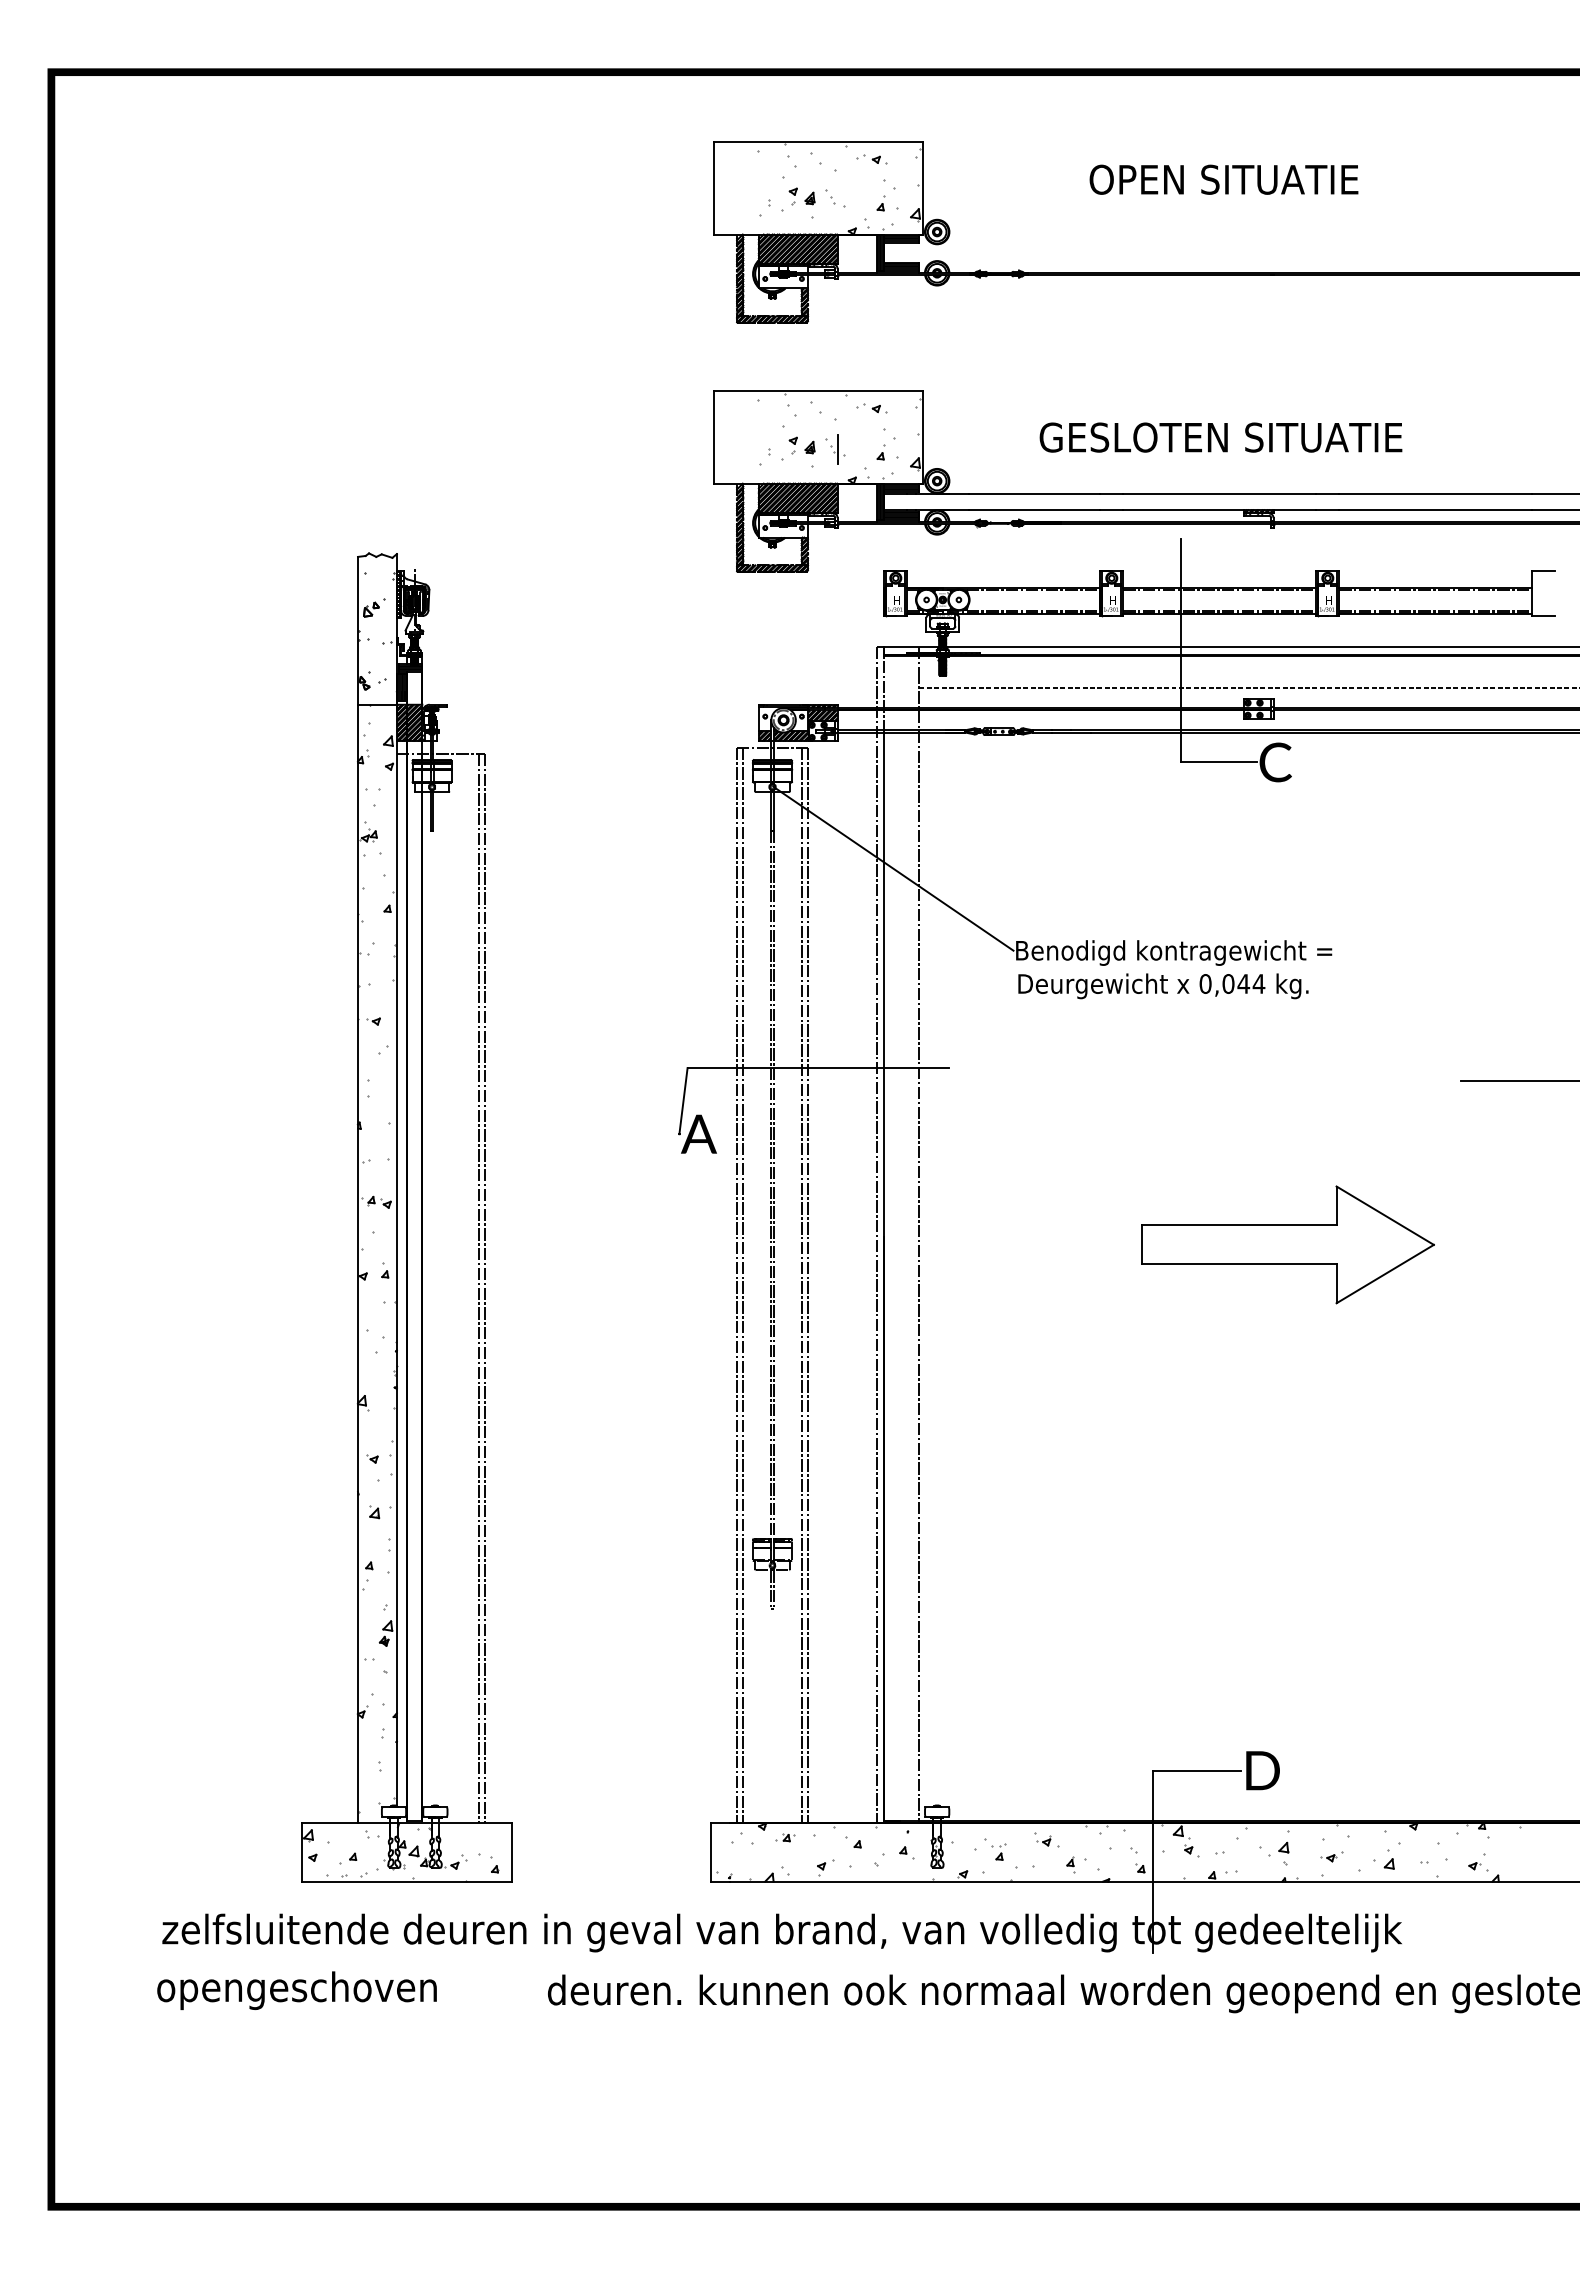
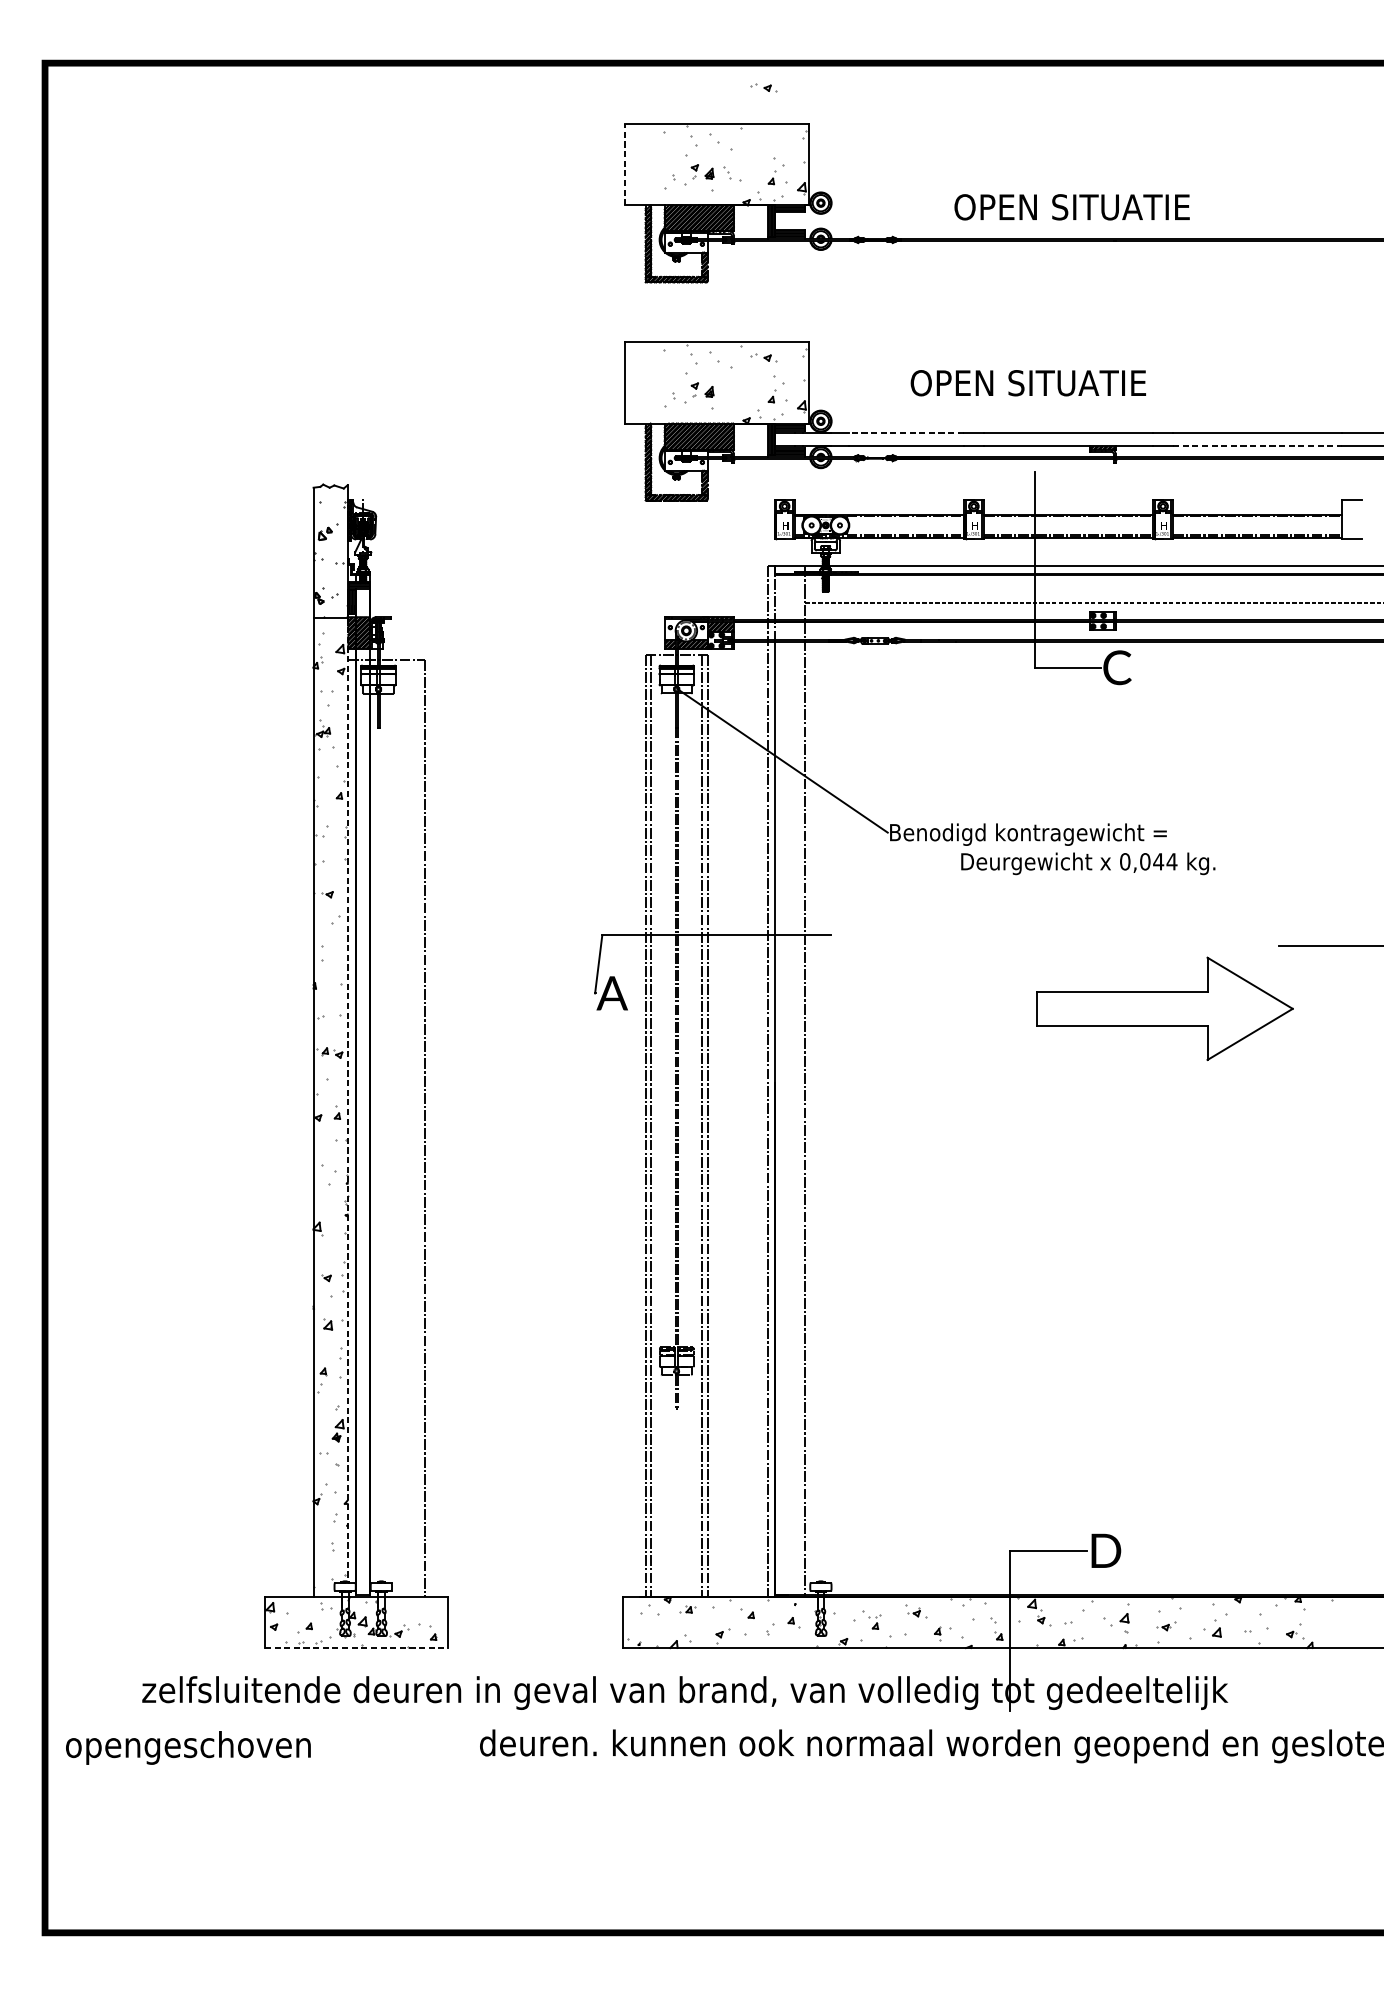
part: (871, 159) -> (763, 87), moved
text: (1223, 179) -> (1071, 207), moved
line: (713, 187) -> (624, 164), solid -> dashed
text: (1223, 437) -> (1071, 383), GESLOTEN SITUATIE -> OPEN SITUATIE
part: (835, 449) -> (731, 393), removed
line: (1034, 494) -> (906, 433), solid -> dashed
line: (1435, 509) -> (1257, 446), solid -> dashed
text: (1163, 986) -> (1088, 863), moved
part: (1287, 1244) -> (1164, 1008), moved
line: (396, 1256) -> (347, 1100), solid -> dashed
line: (478, 1288) -> (419, 1128), removed
line: (407, 1881) -> (356, 1647), solid -> dashed
text: (296, 1990) -> (187, 1747), moved

